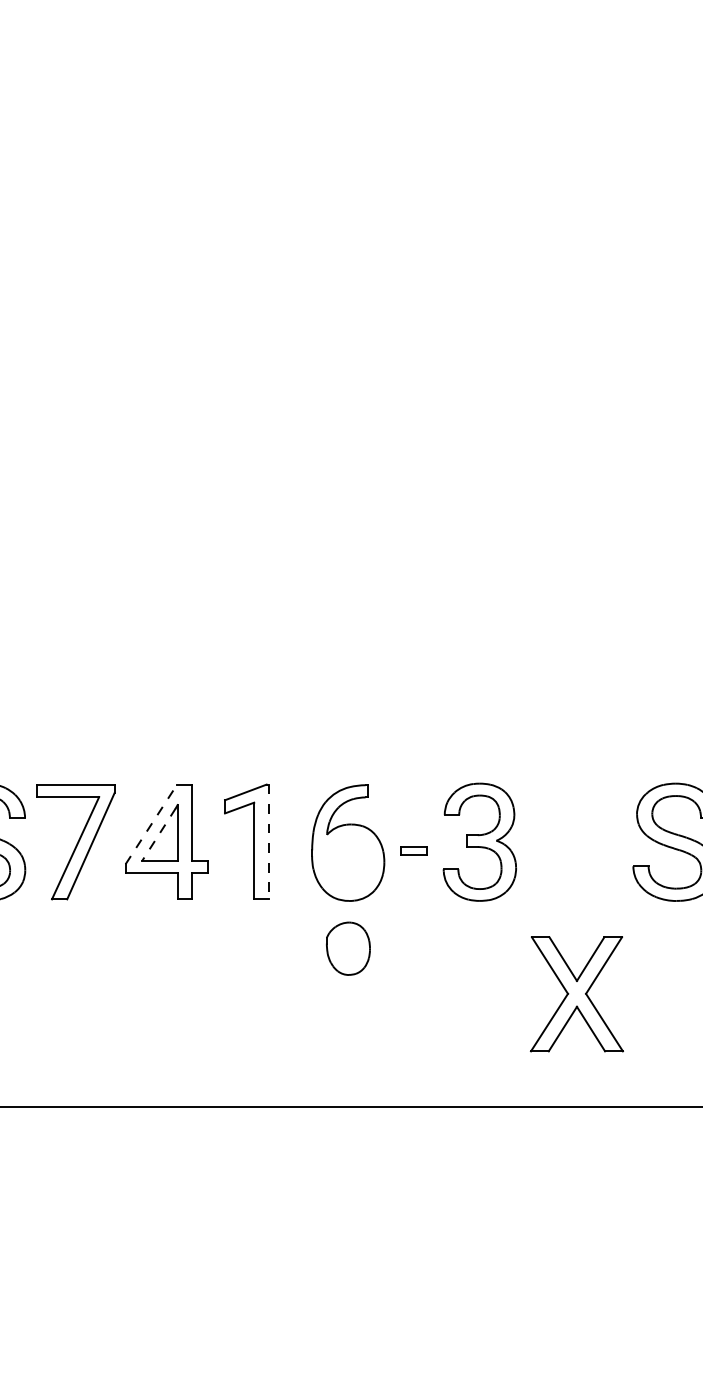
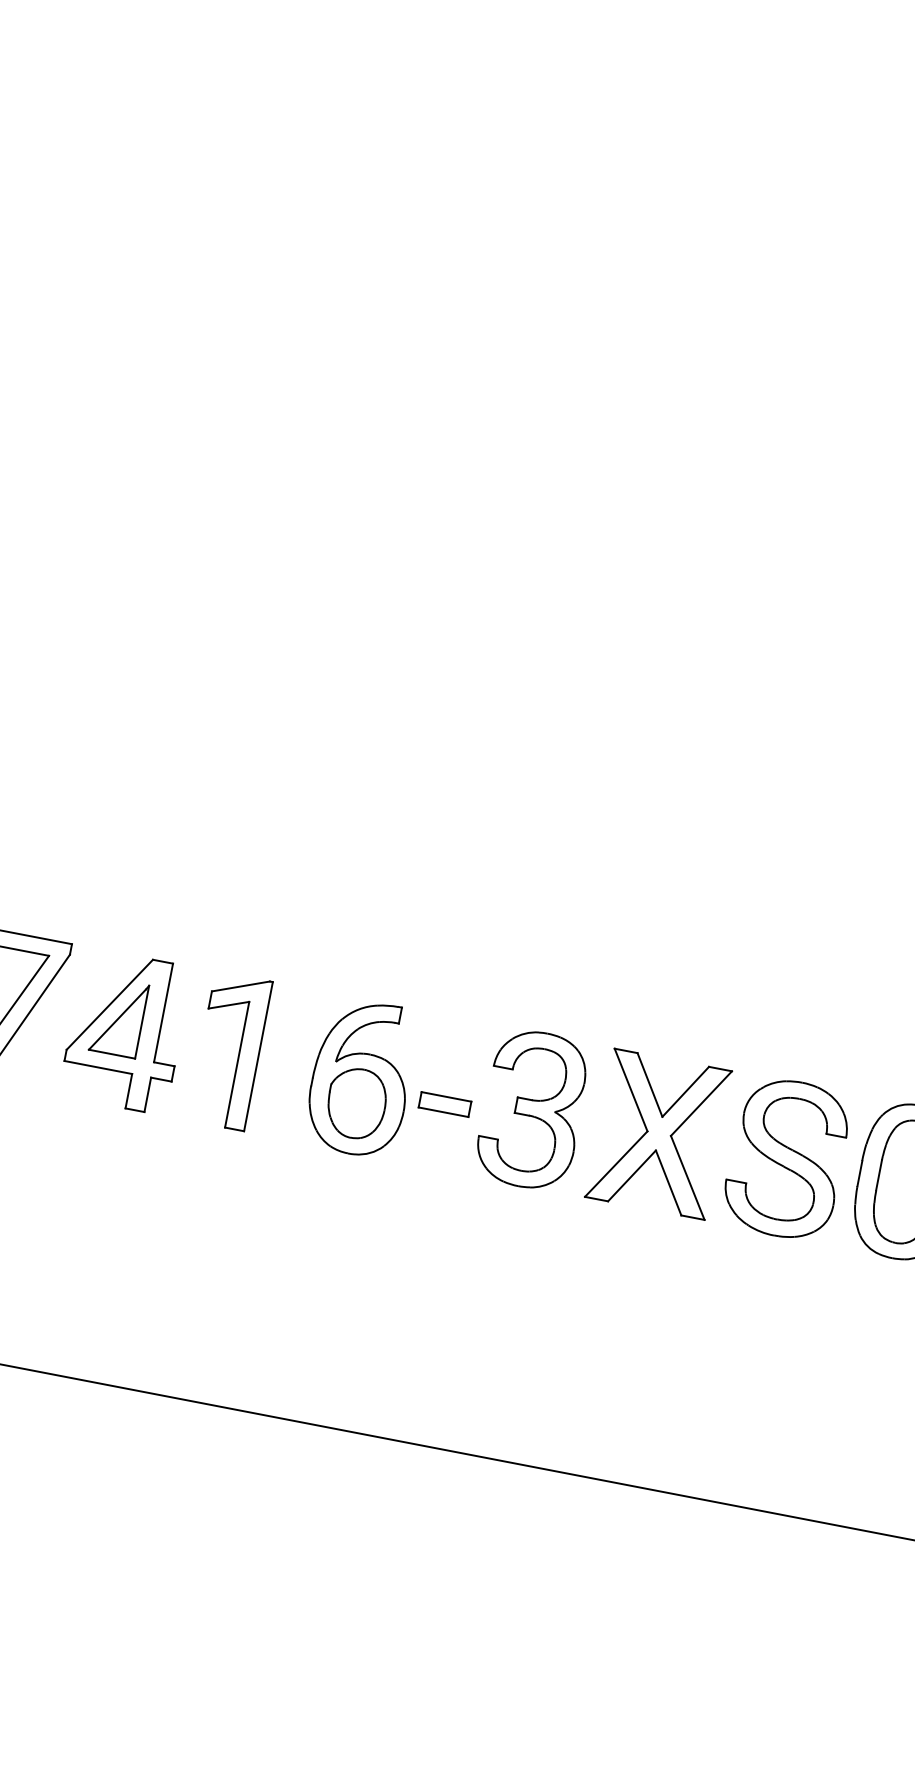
line: (151, 824) -> (110, 1004), dashed -> solid
line: (158, 835) -> (116, 1020), dashed -> solid
line: (268, 842) -> (257, 1057), dashed -> solid
part: (413, 850) -> (444, 1103), size x1.43
part: (348, 948) -> (356, 1103), moved
part: (576, 994) -> (658, 1134), moved

